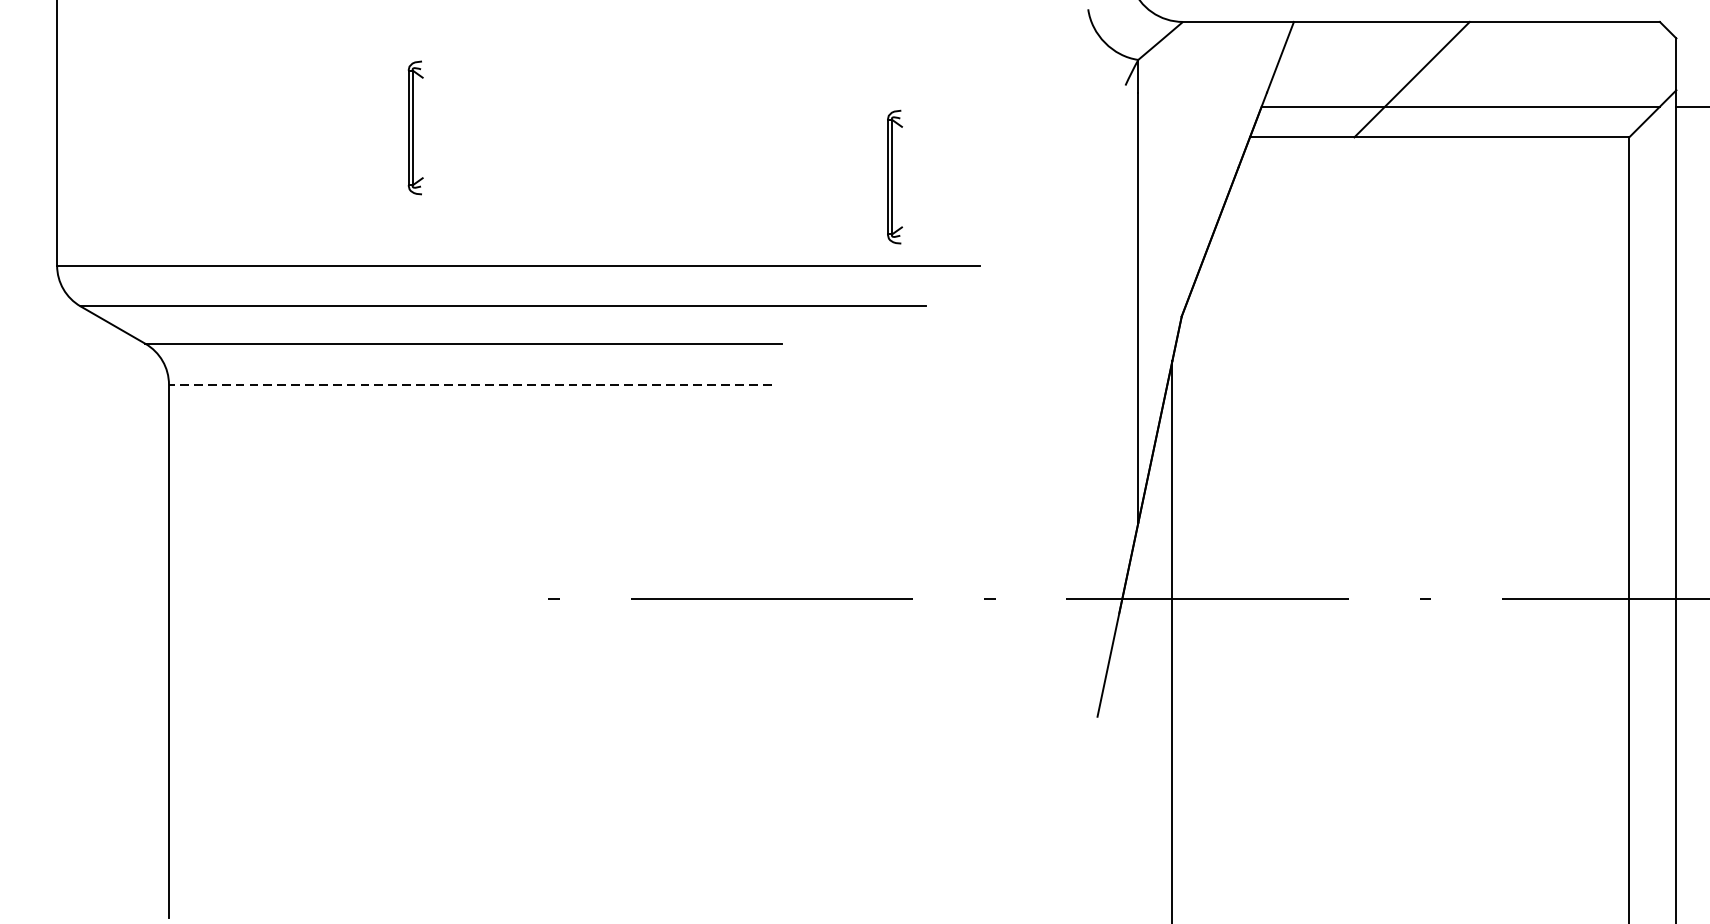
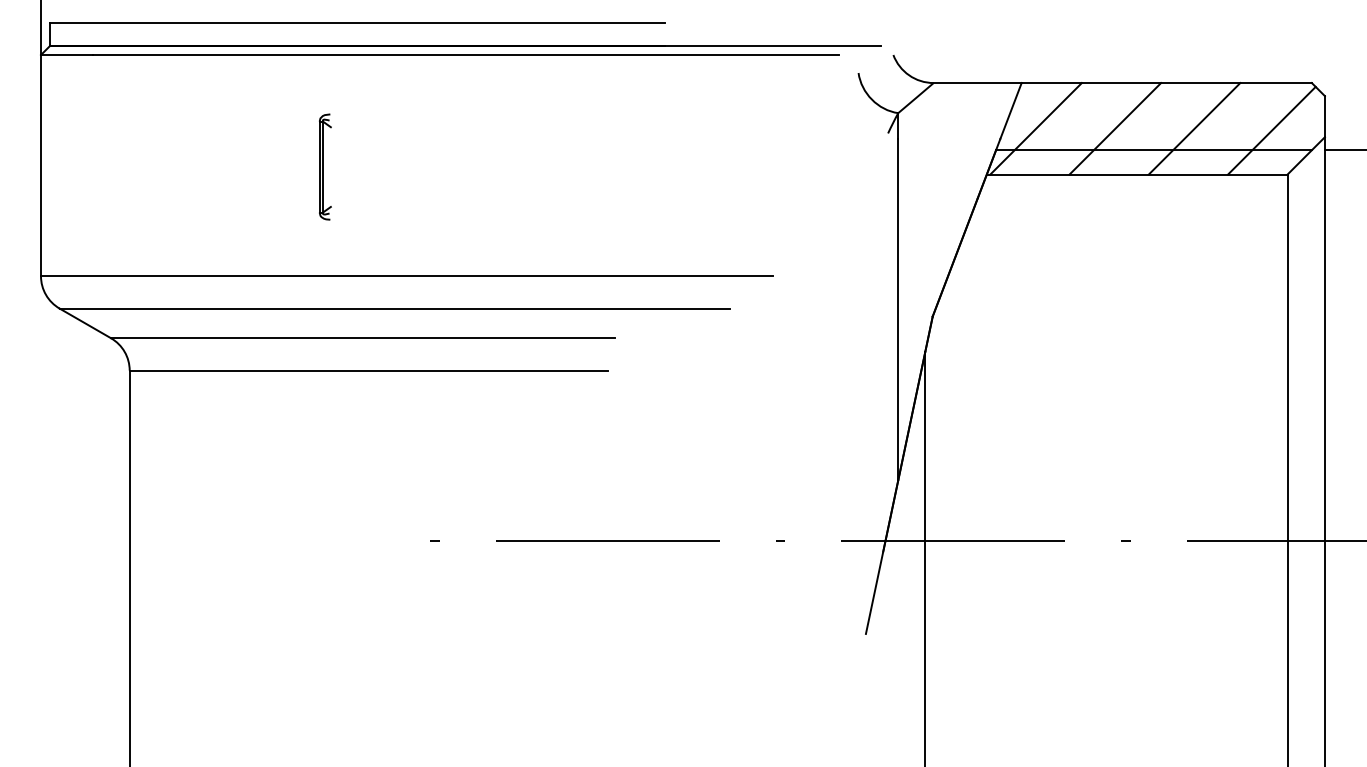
line: (1311, 79) -> (1035, 128), added
line: (1511, 79) -> (1194, 128), added
line: (1609, 81) -> (1271, 130), added
part: (895, 176) -> (705, 205), removed
line: (470, 384) -> (368, 370), dashed -> solid

